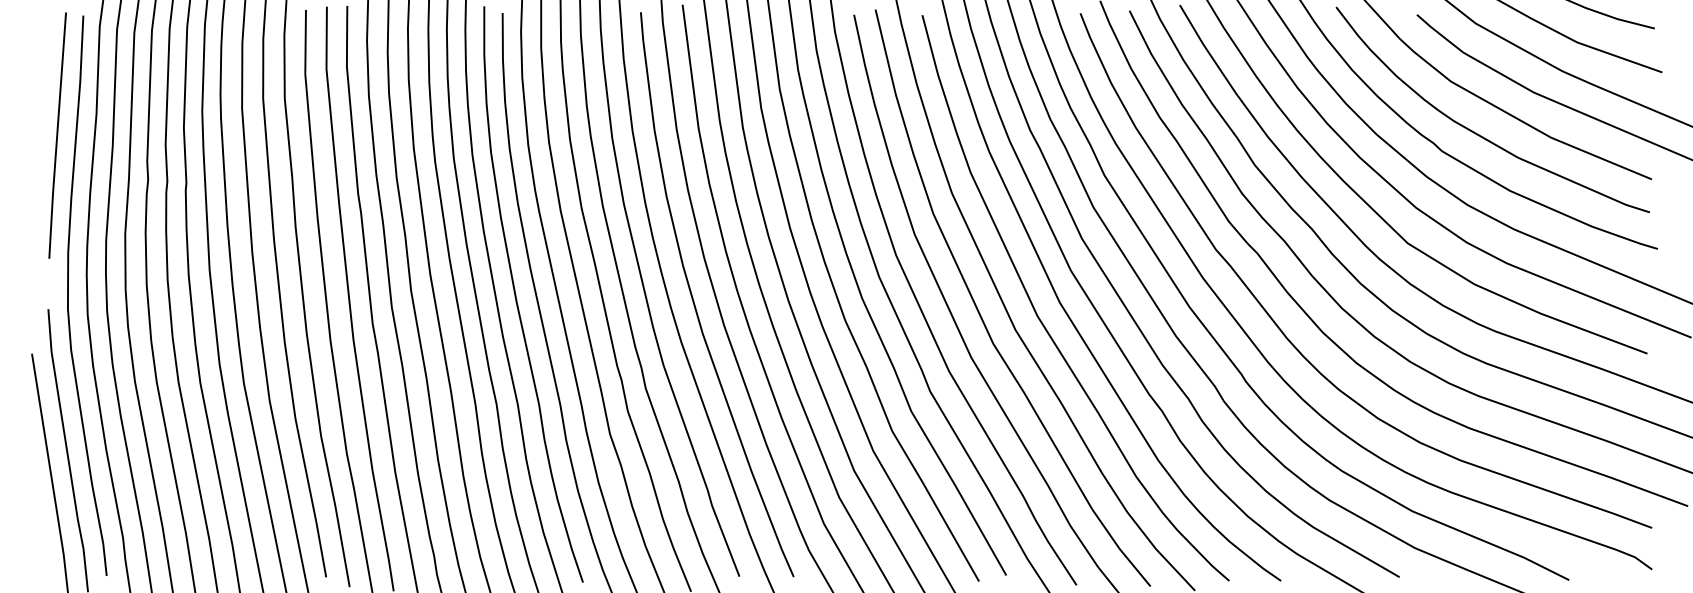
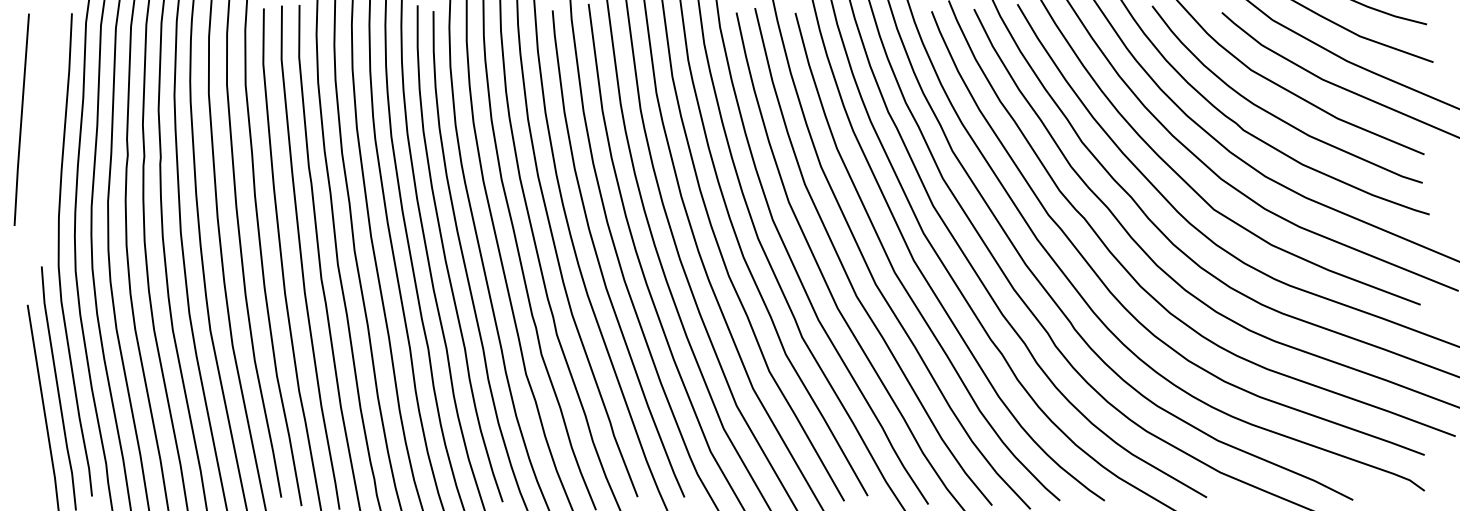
line: (57, 135) -> (21, 119), moved

